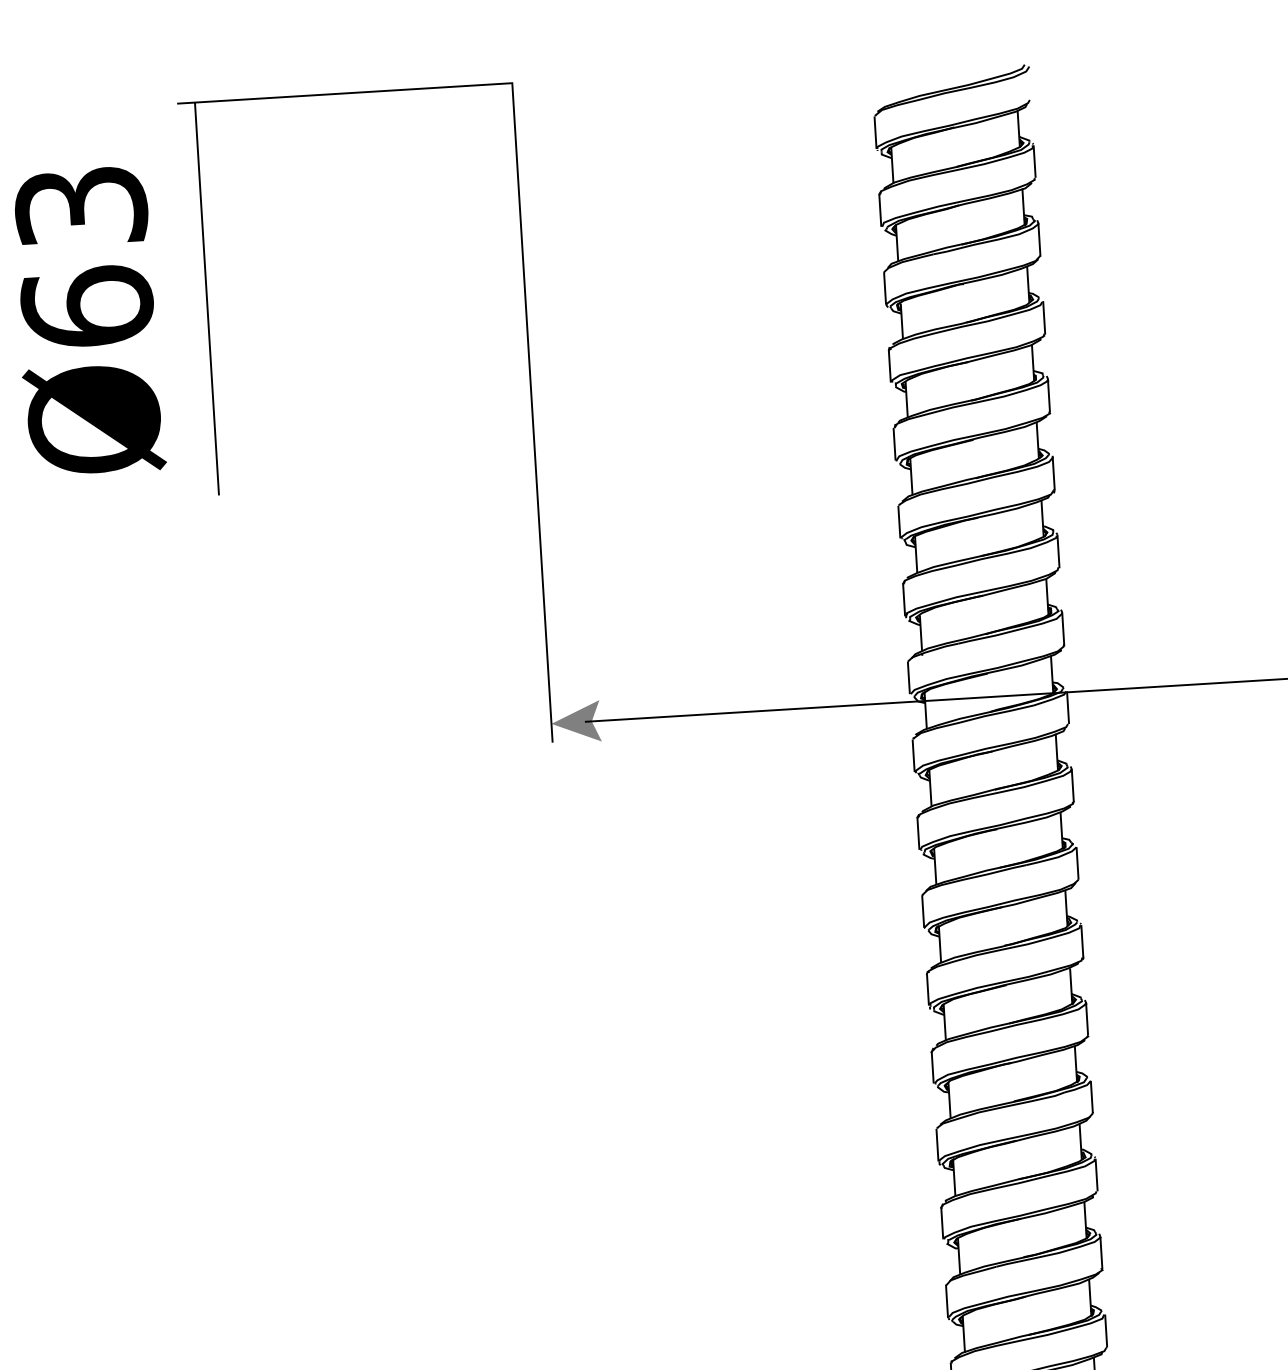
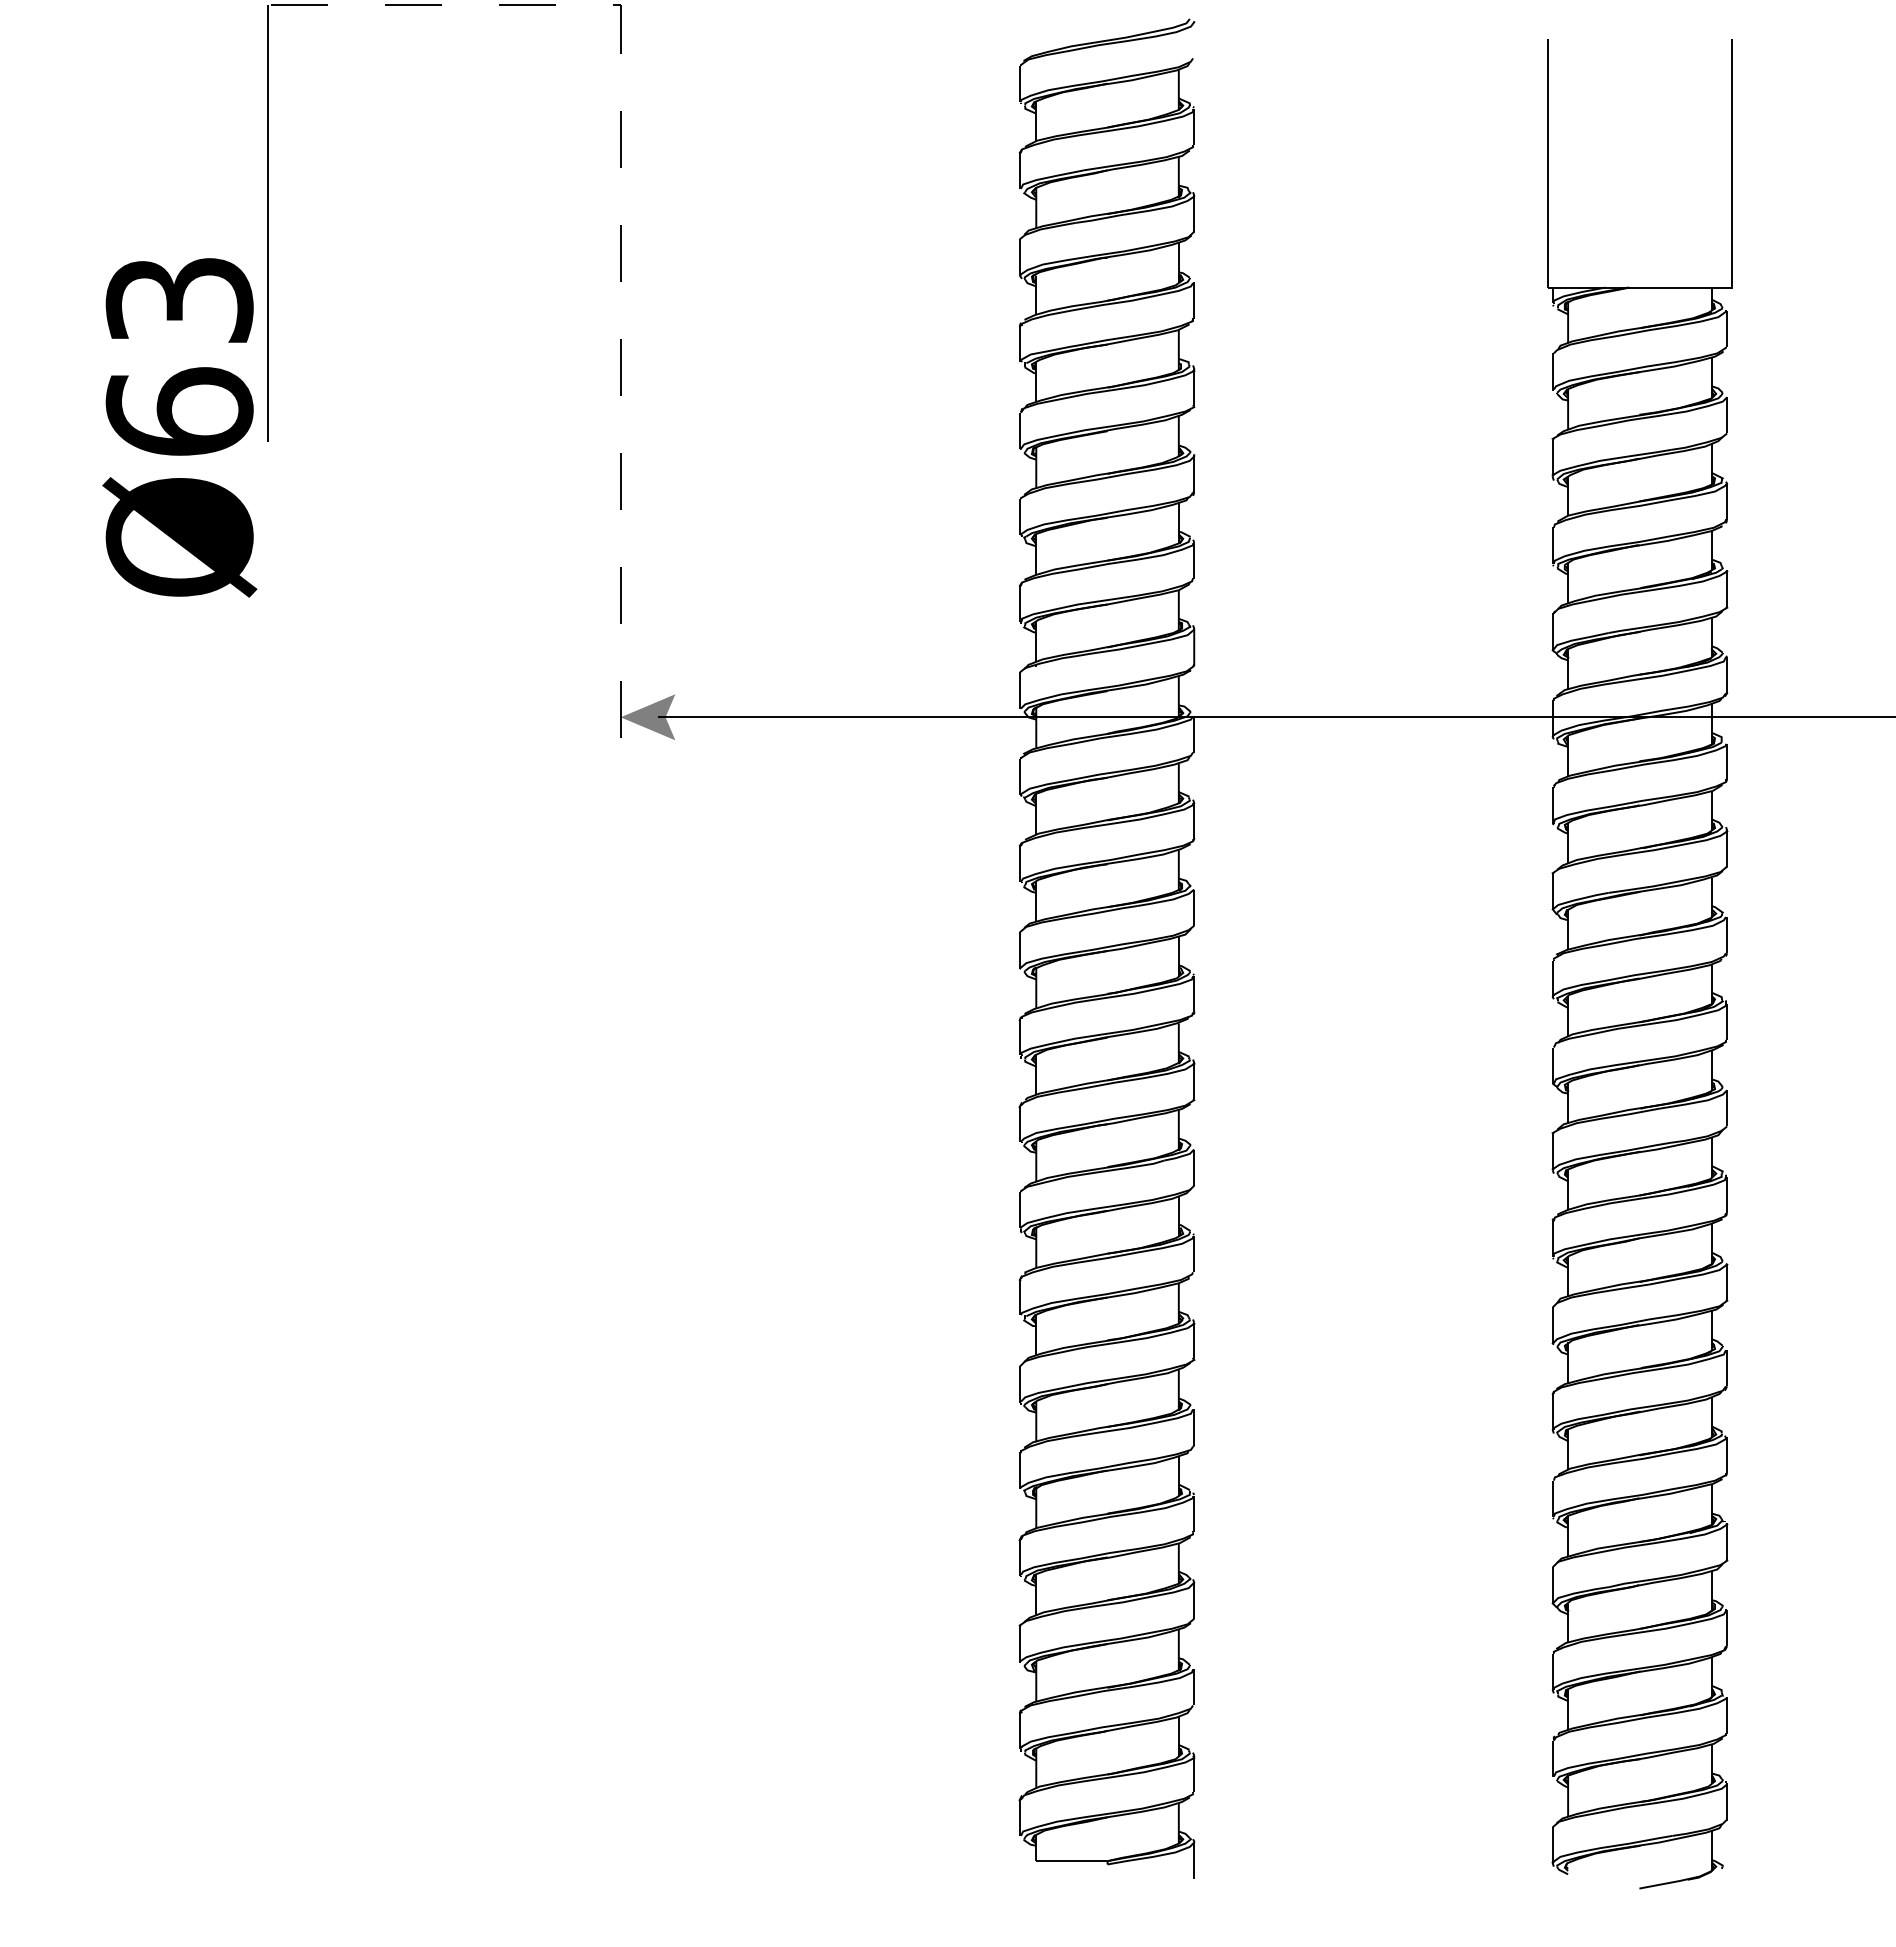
line: (522, 244) -> (620, 184), solid -> dashed
text: (88, 321) -> (179, 427), moved

